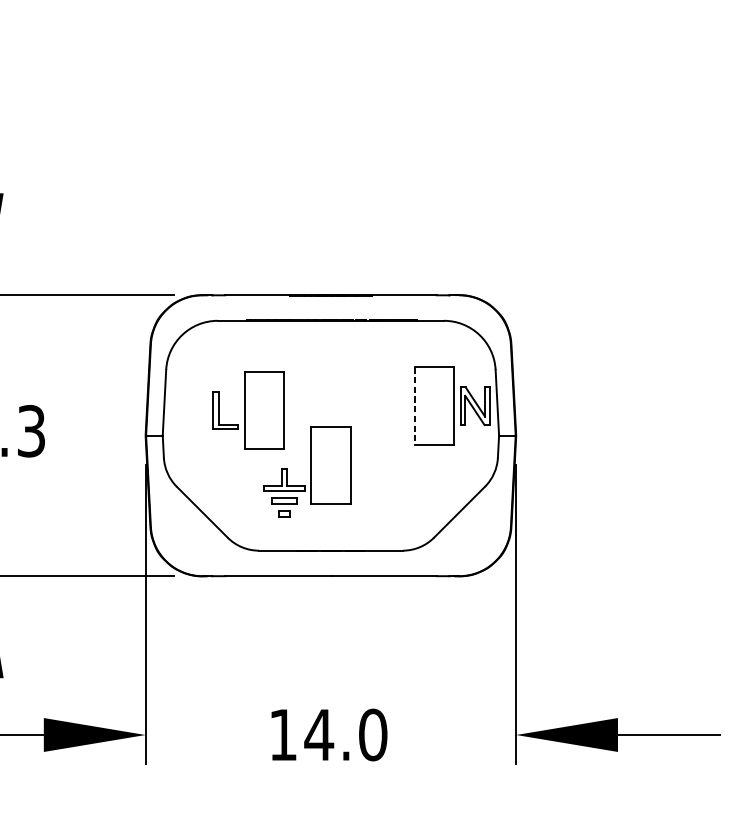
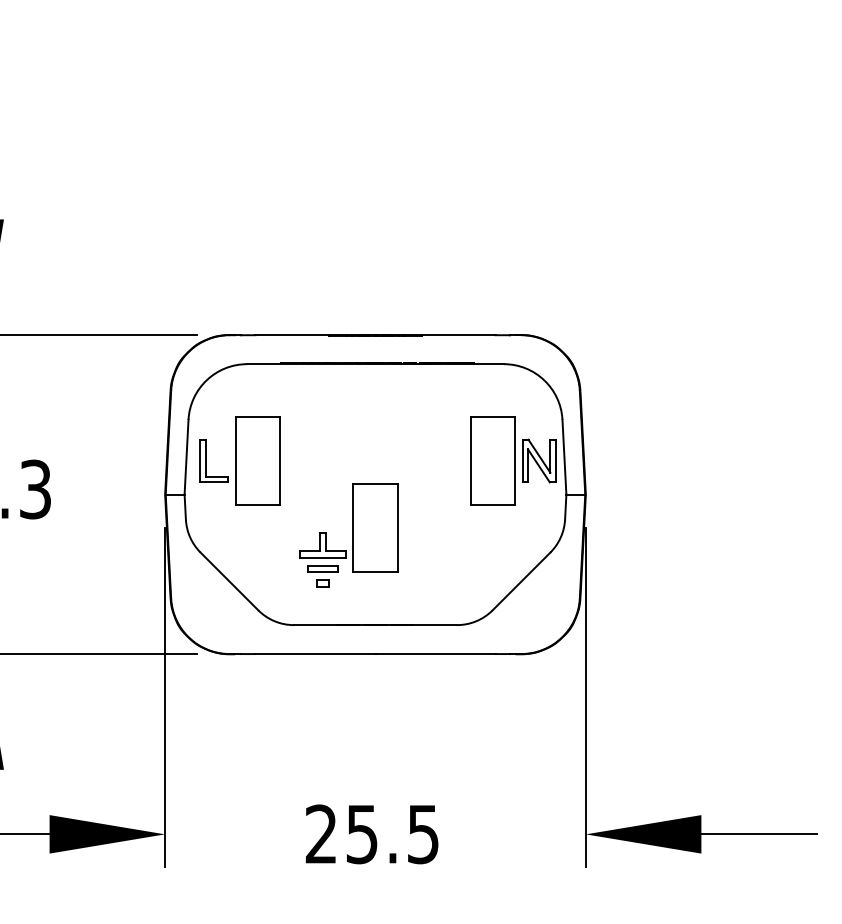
line: (414, 406) -> (470, 461), dashed -> solid
part: (248, 410) -> (239, 460), moved
text: (328, 735) -> (372, 834), 14.0 -> 25.5

